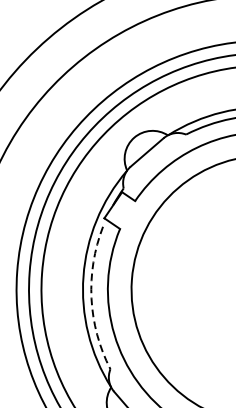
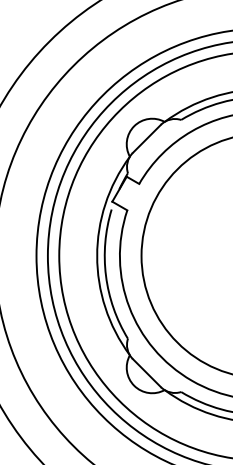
arc: (92, 298) -> (106, 275), dashed -> solid

